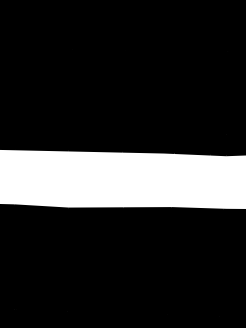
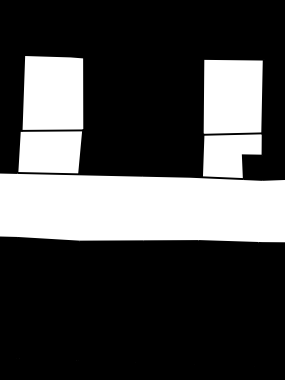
fill: (43, 98) -> (50, 114), removed
fill: (200, 102) -> (232, 118), removed

